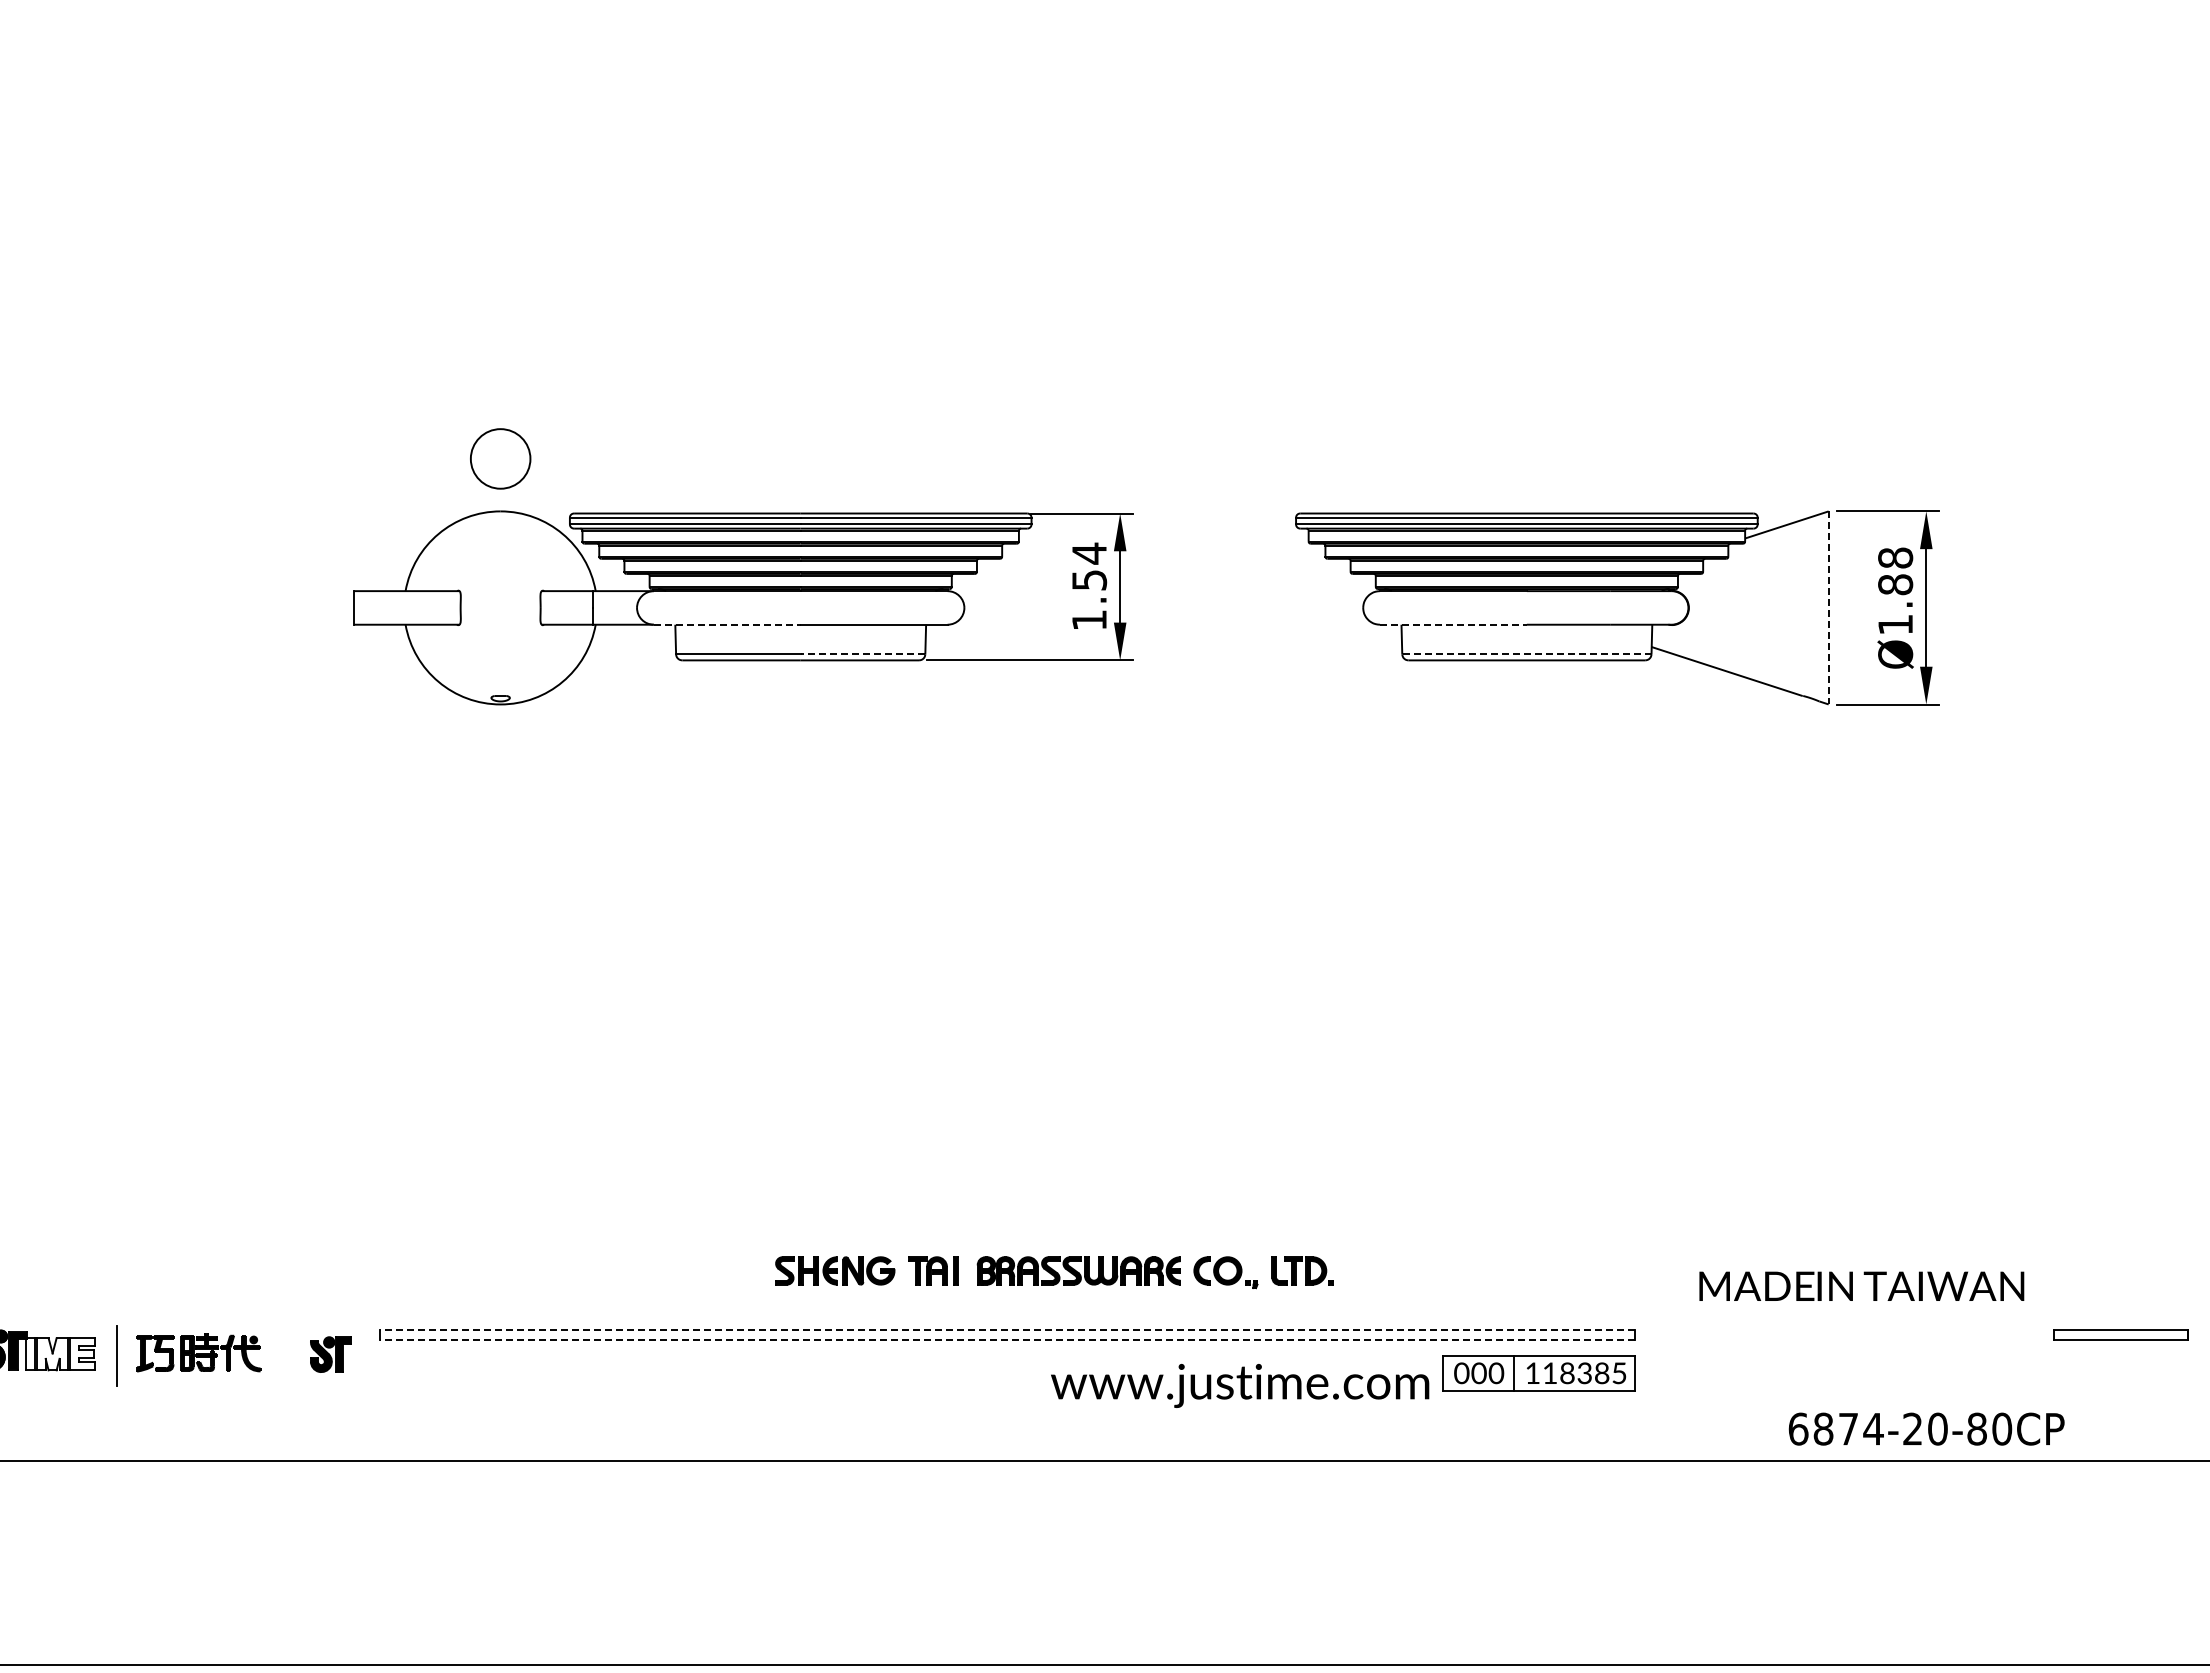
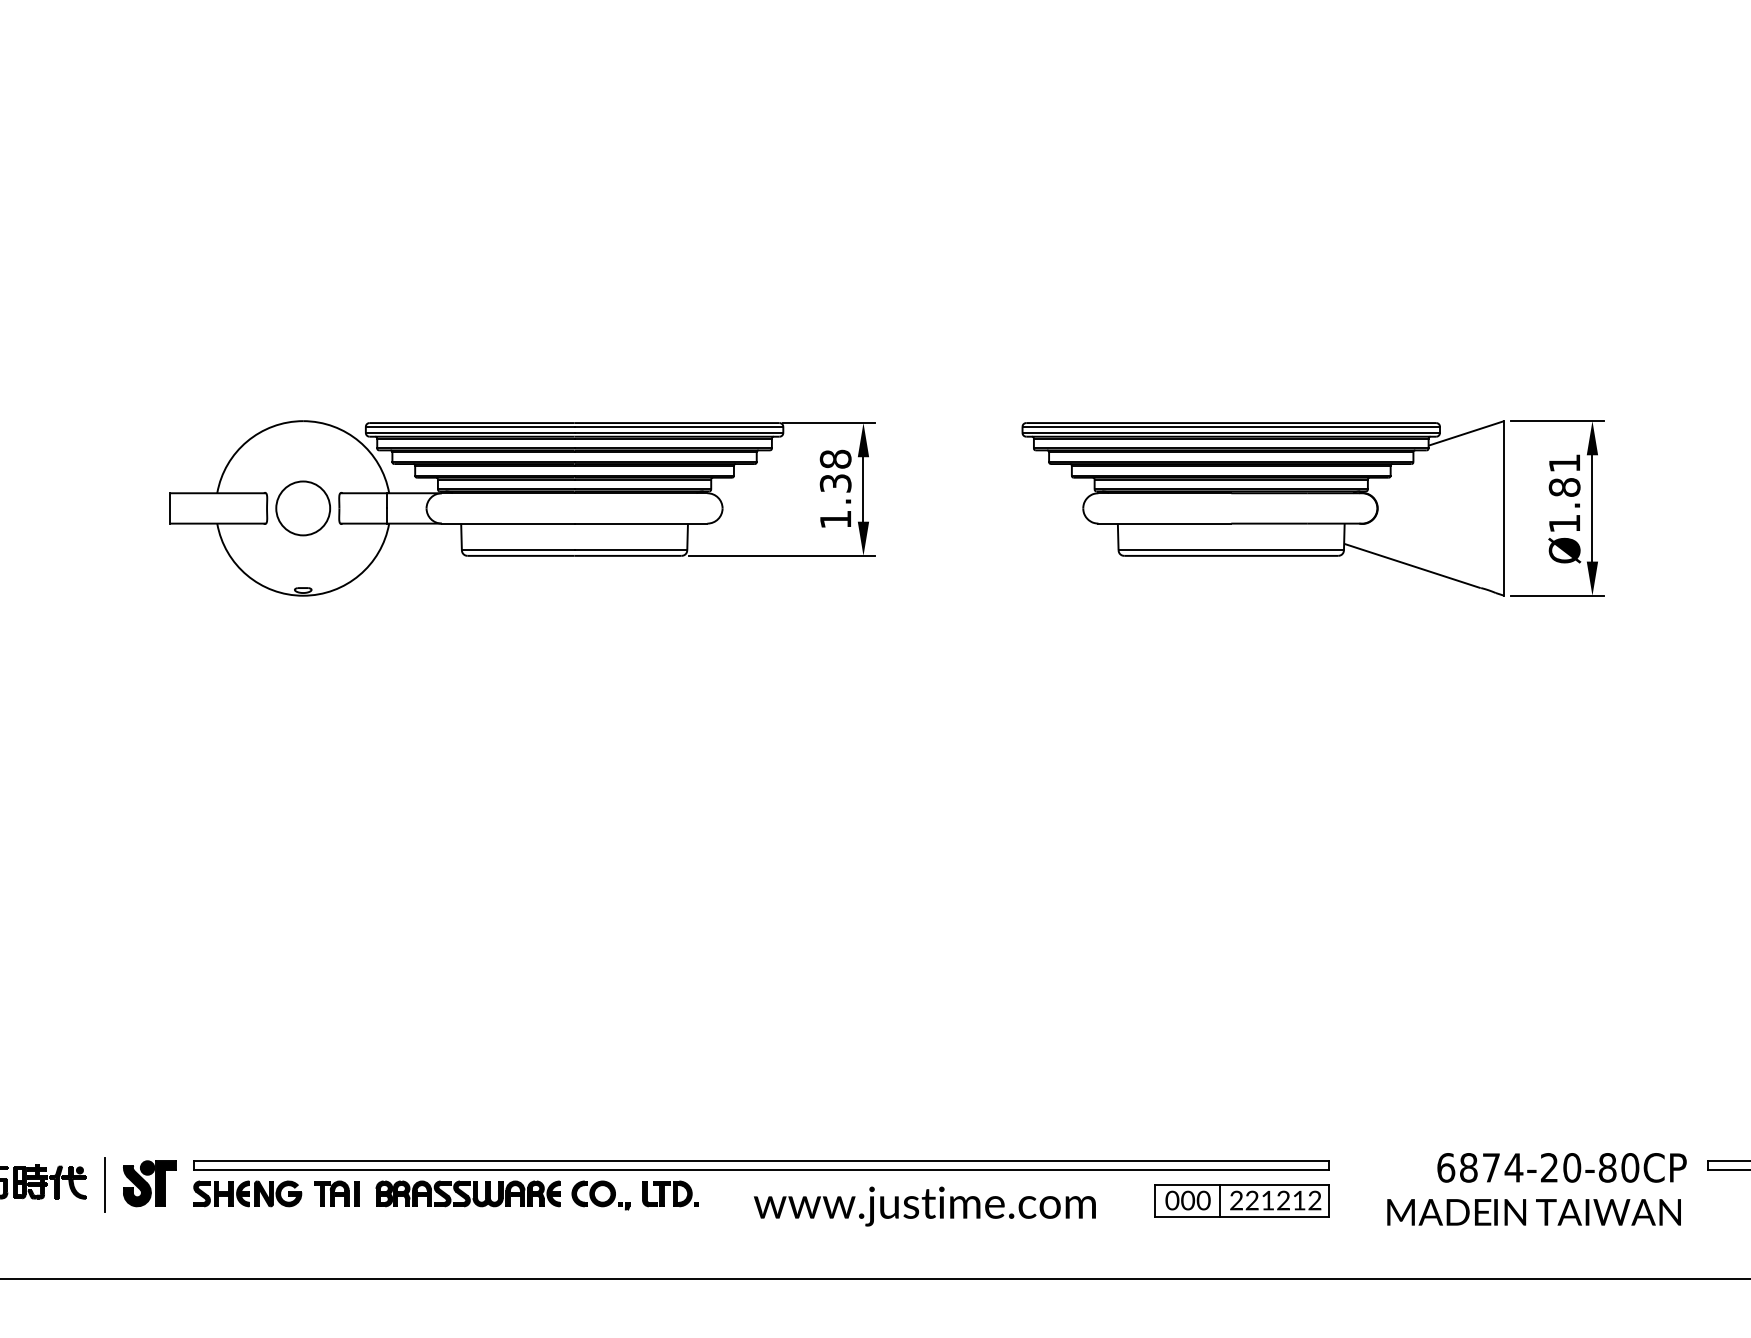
circle: (500, 458) -> (303, 508), moved
text: (1895, 557) -> (1564, 462), Ø1.88 -> Ø1.81
text: (1089, 565) -> (835, 470), 1.54 -> 1.38
line: (1828, 607) -> (1504, 508), dashed -> solid
line: (727, 624) -> (508, 523), dashed -> solid
line: (1453, 624) -> (1164, 523), dashed -> solid
line: (862, 654) -> (630, 550), dashed -> solid
line: (1526, 654) -> (1230, 550), dashed -> solid
part: (1054, 1272) -> (445, 1195), moved
text: (1861, 1285) -> (1533, 1211), moved
line: (1007, 1329) -> (761, 1160), dashed -> solid
line: (1007, 1339) -> (761, 1170), dashed -> solid
part: (330, 1354) -> (149, 1183), size x1.43
line: (280, 1355) -> (104, 1184), added
text: (1575, 1373) -> (1275, 1200), 118385 -> 221212
text: (1240, 1385) -> (925, 1206), moved
text: (1926, 1428) -> (1561, 1167), moved

